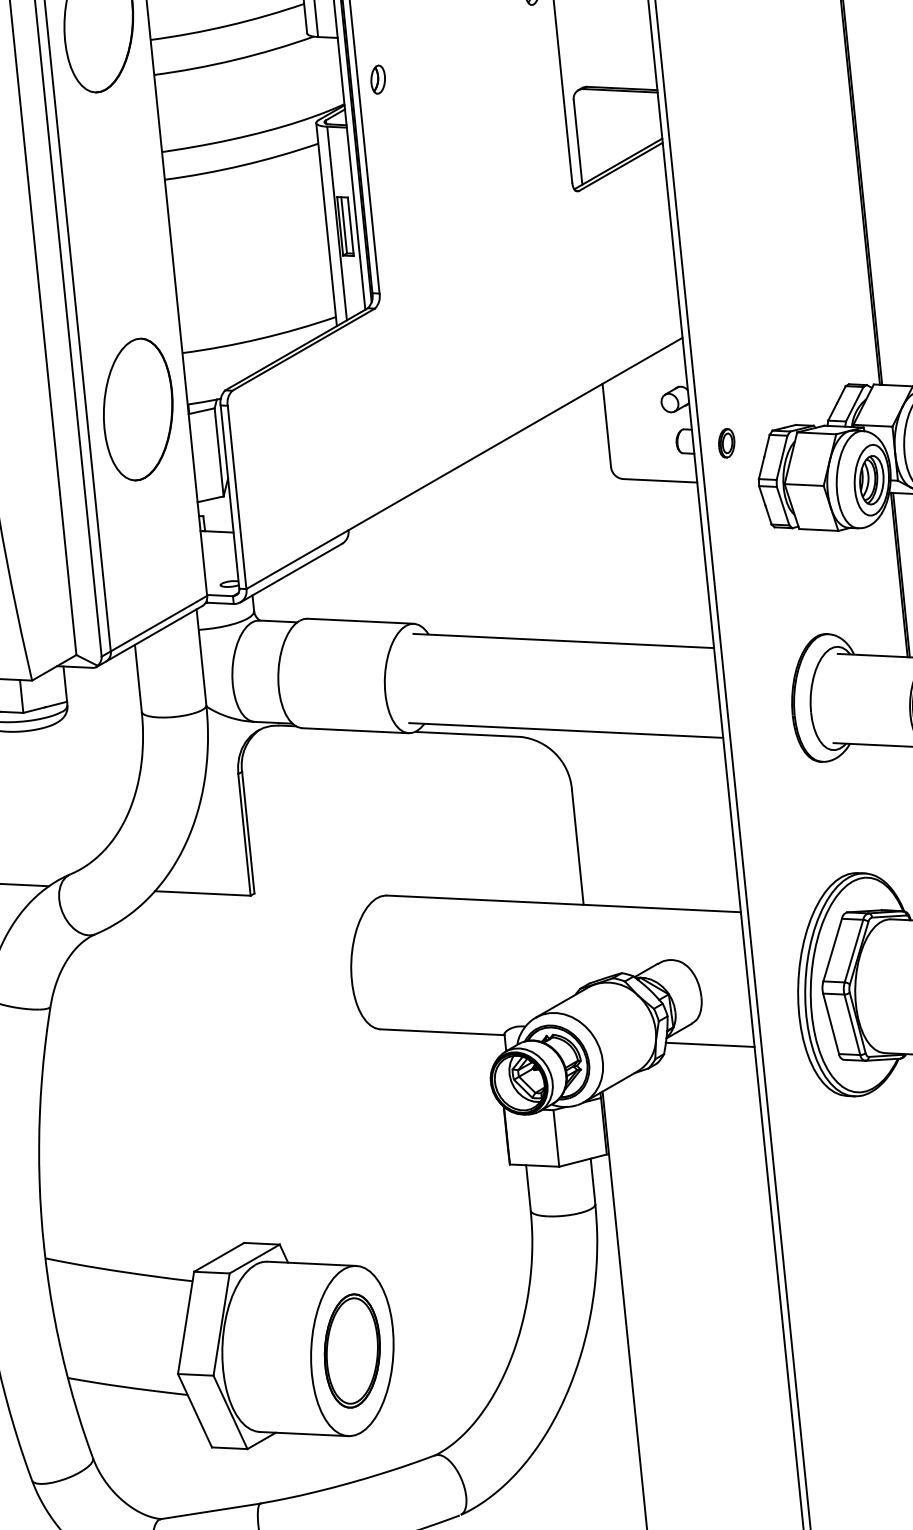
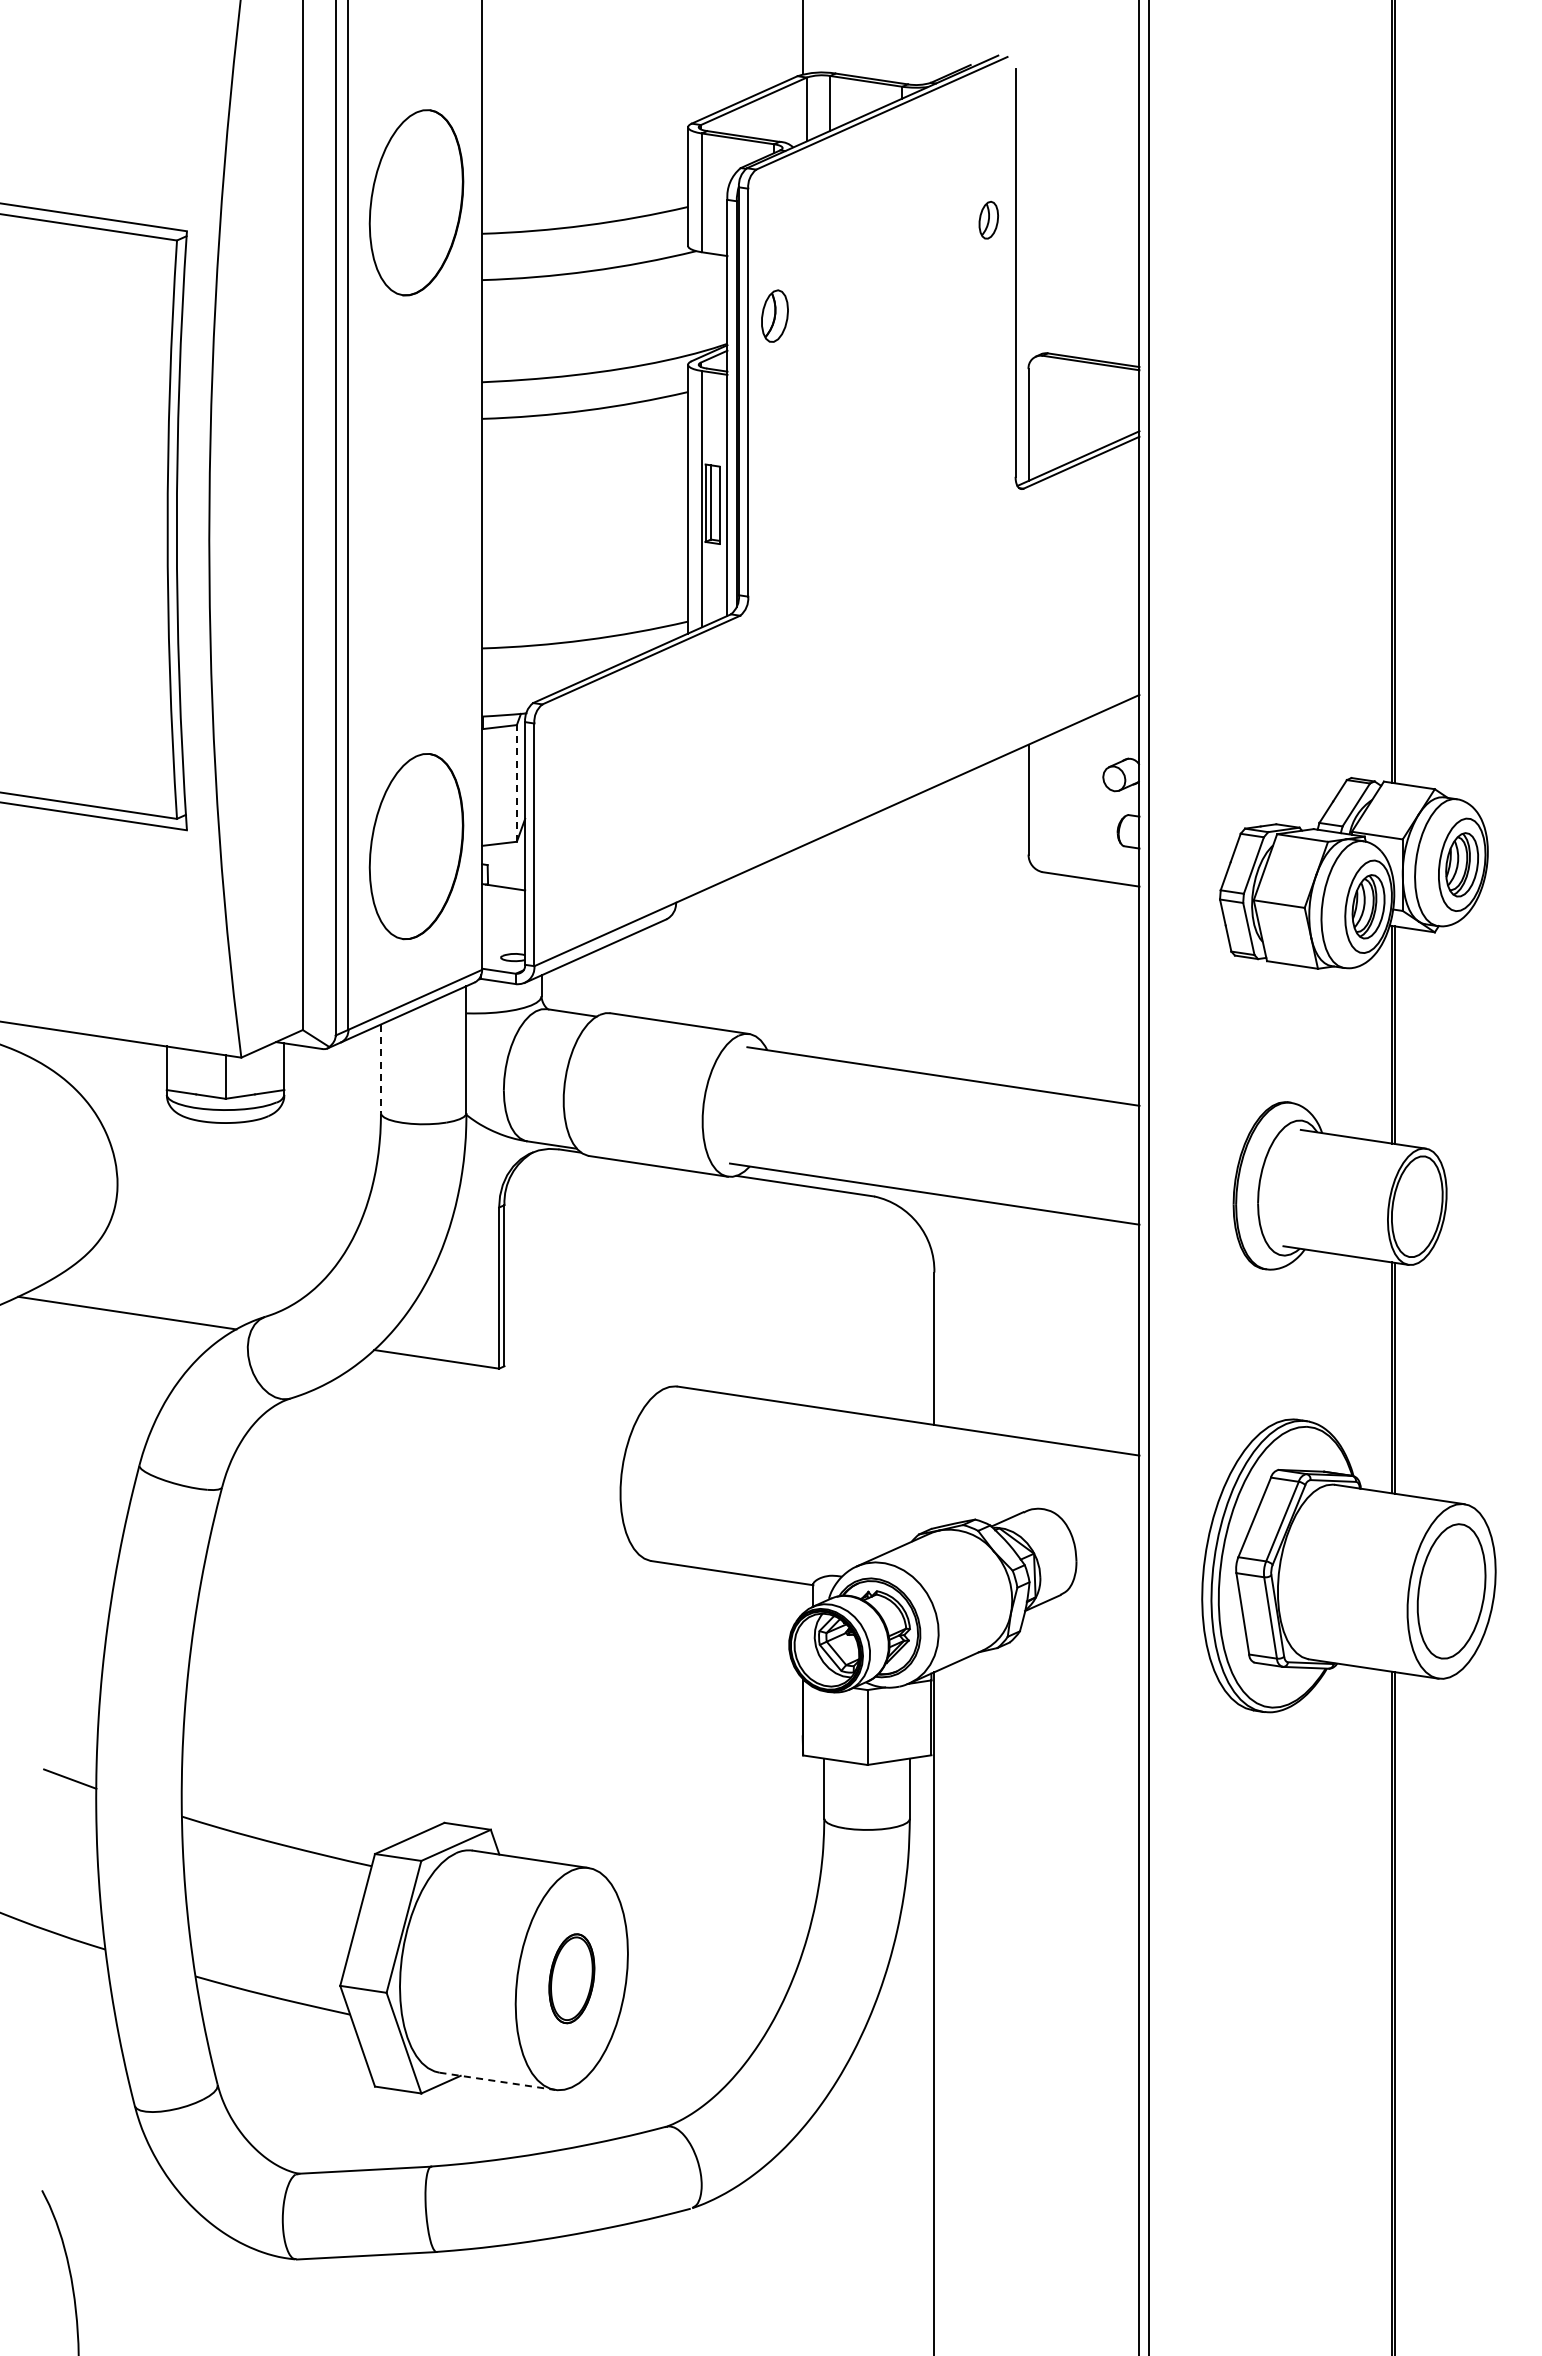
part: (377, 79) -> (774, 315), size x1.4
part: (138, 409) -> (416, 846), moved
part: (726, 442) -> (1183, 838), removed
line: (218, 451) -> (516, 782), solid -> dashed
line: (138, 678) -> (380, 1069), solid -> dashed
line: (710, 1045) -> (1081, 1625), removed
part: (352, 1350) -> (571, 1978), size x0.6
line: (304, 1434) -> (497, 2081), solid -> dashed

